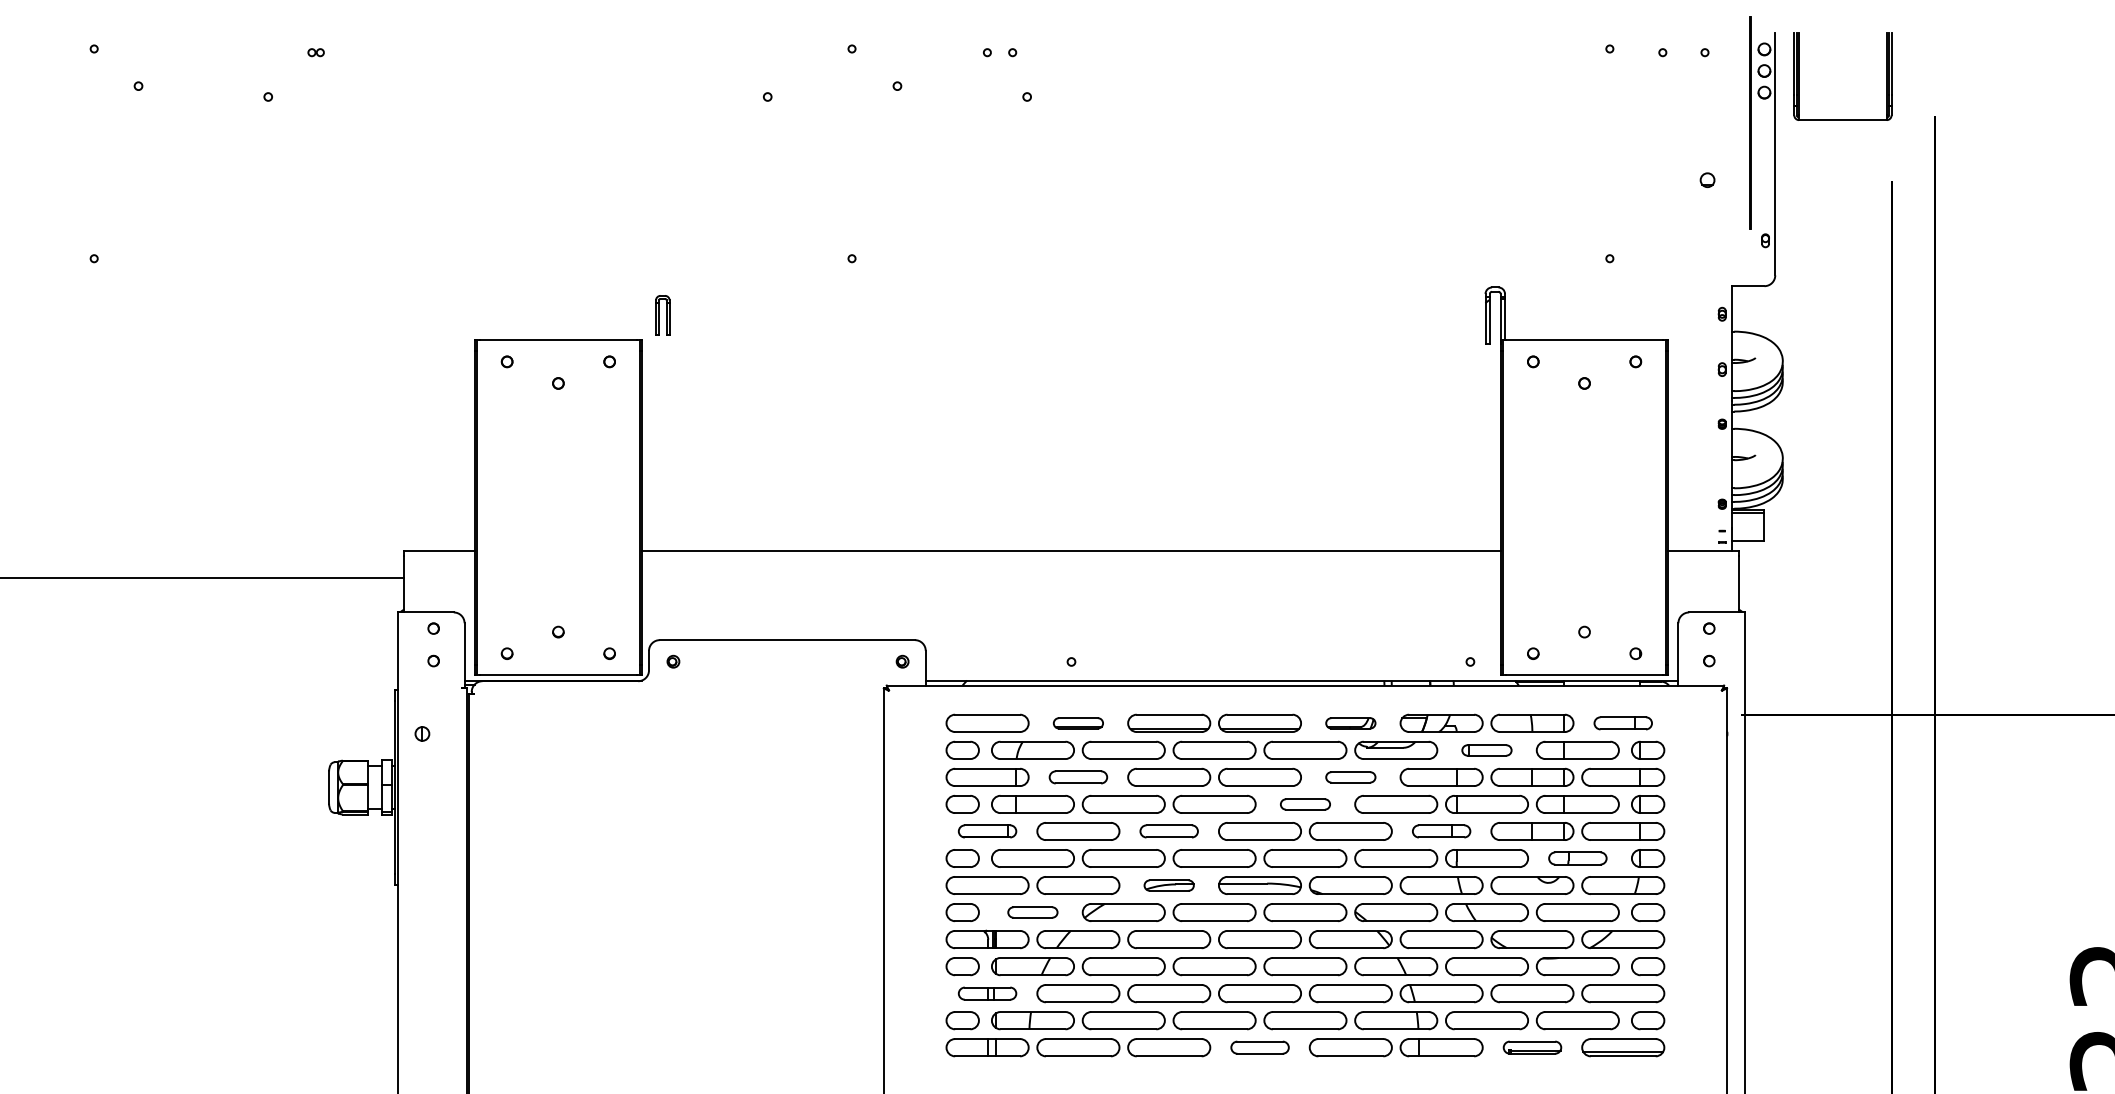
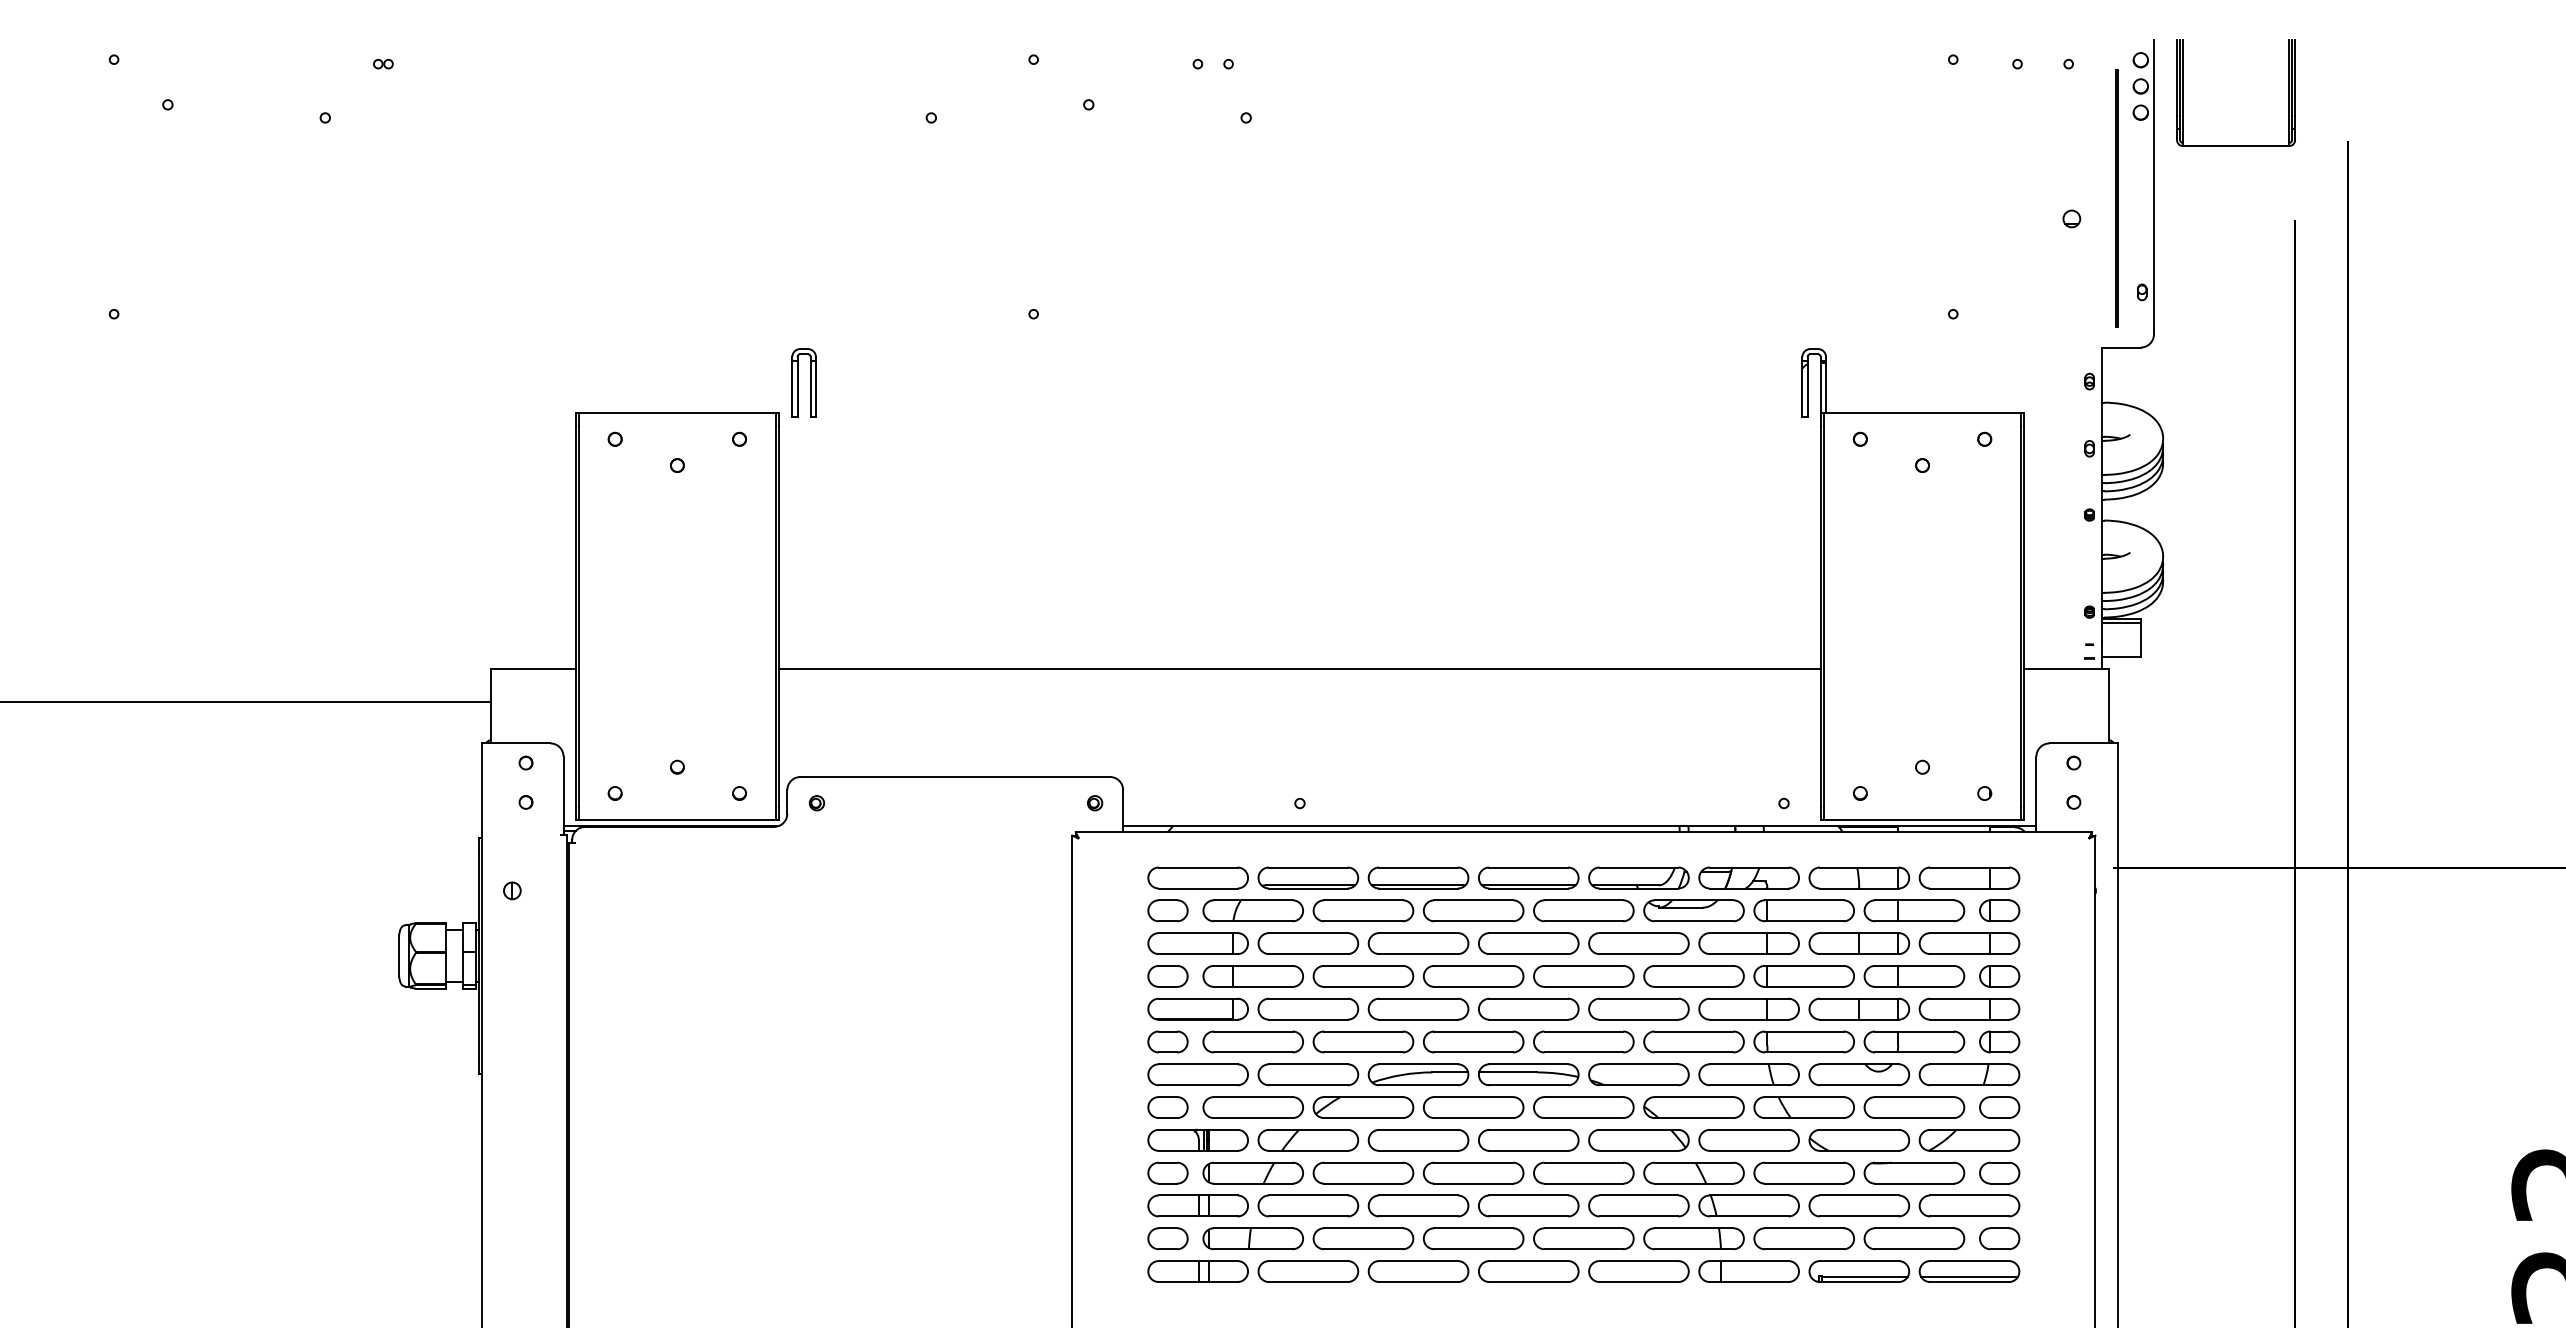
line: (1750, 123) -> (2116, 198), moved
part: (662, 315) -> (803, 382), size x1.43
part: (1078, 722) -> (1308, 877), size x1.67
part: (1350, 722) -> (1638, 877), size x1.67
part: (1623, 722) -> (1969, 877), size x1.43
part: (1486, 750) -> (1803, 910), size x1.67
part: (1078, 777) -> (1308, 943), size x1.43
part: (1350, 777) -> (1638, 943), size x1.67
part: (1305, 804) -> (1583, 976), size x1.67
part: (987, 830) -> (1197, 1008), size x1.43
part: (1169, 830) -> (1418, 1008), size x1.43
part: (1441, 830) -> (1748, 1008), size x1.43
part: (1577, 858) -> (1914, 1041), size x1.43
part: (1169, 885) -> (1418, 1074), size x1.67
part: (1032, 912) -> (1252, 1107), size x1.67
part: (987, 993) -> (1197, 1205), size x1.43
part: (1259, 1047) -> (1528, 1271), size x1.43
part: (1532, 1047) -> (1859, 1271), size x1.43

